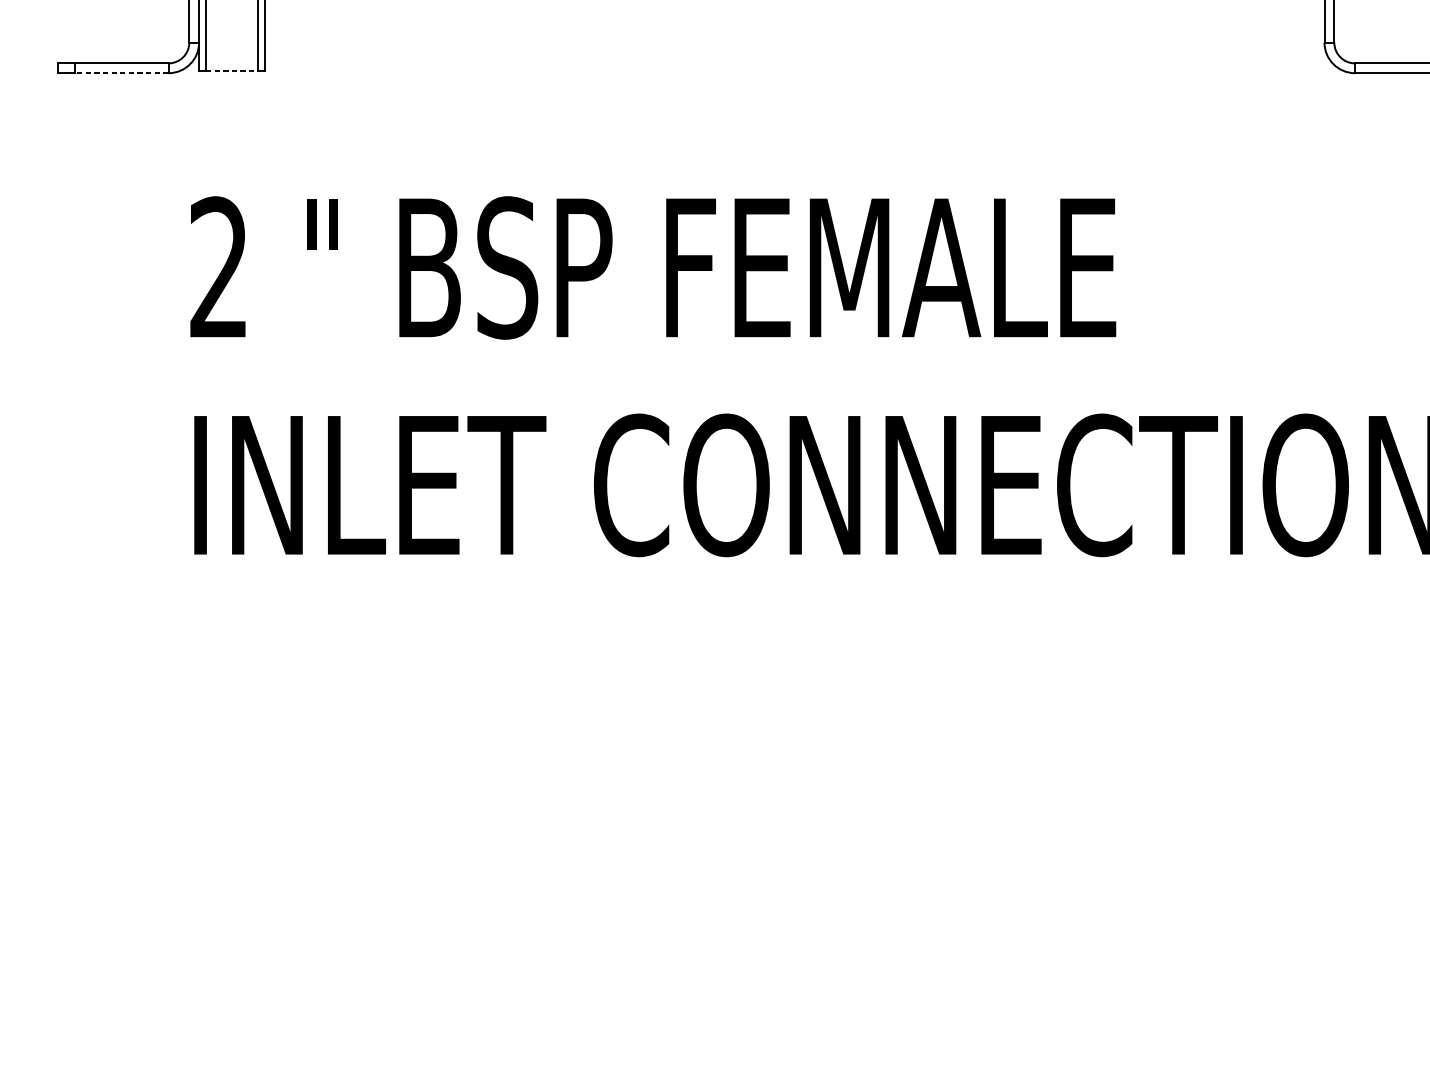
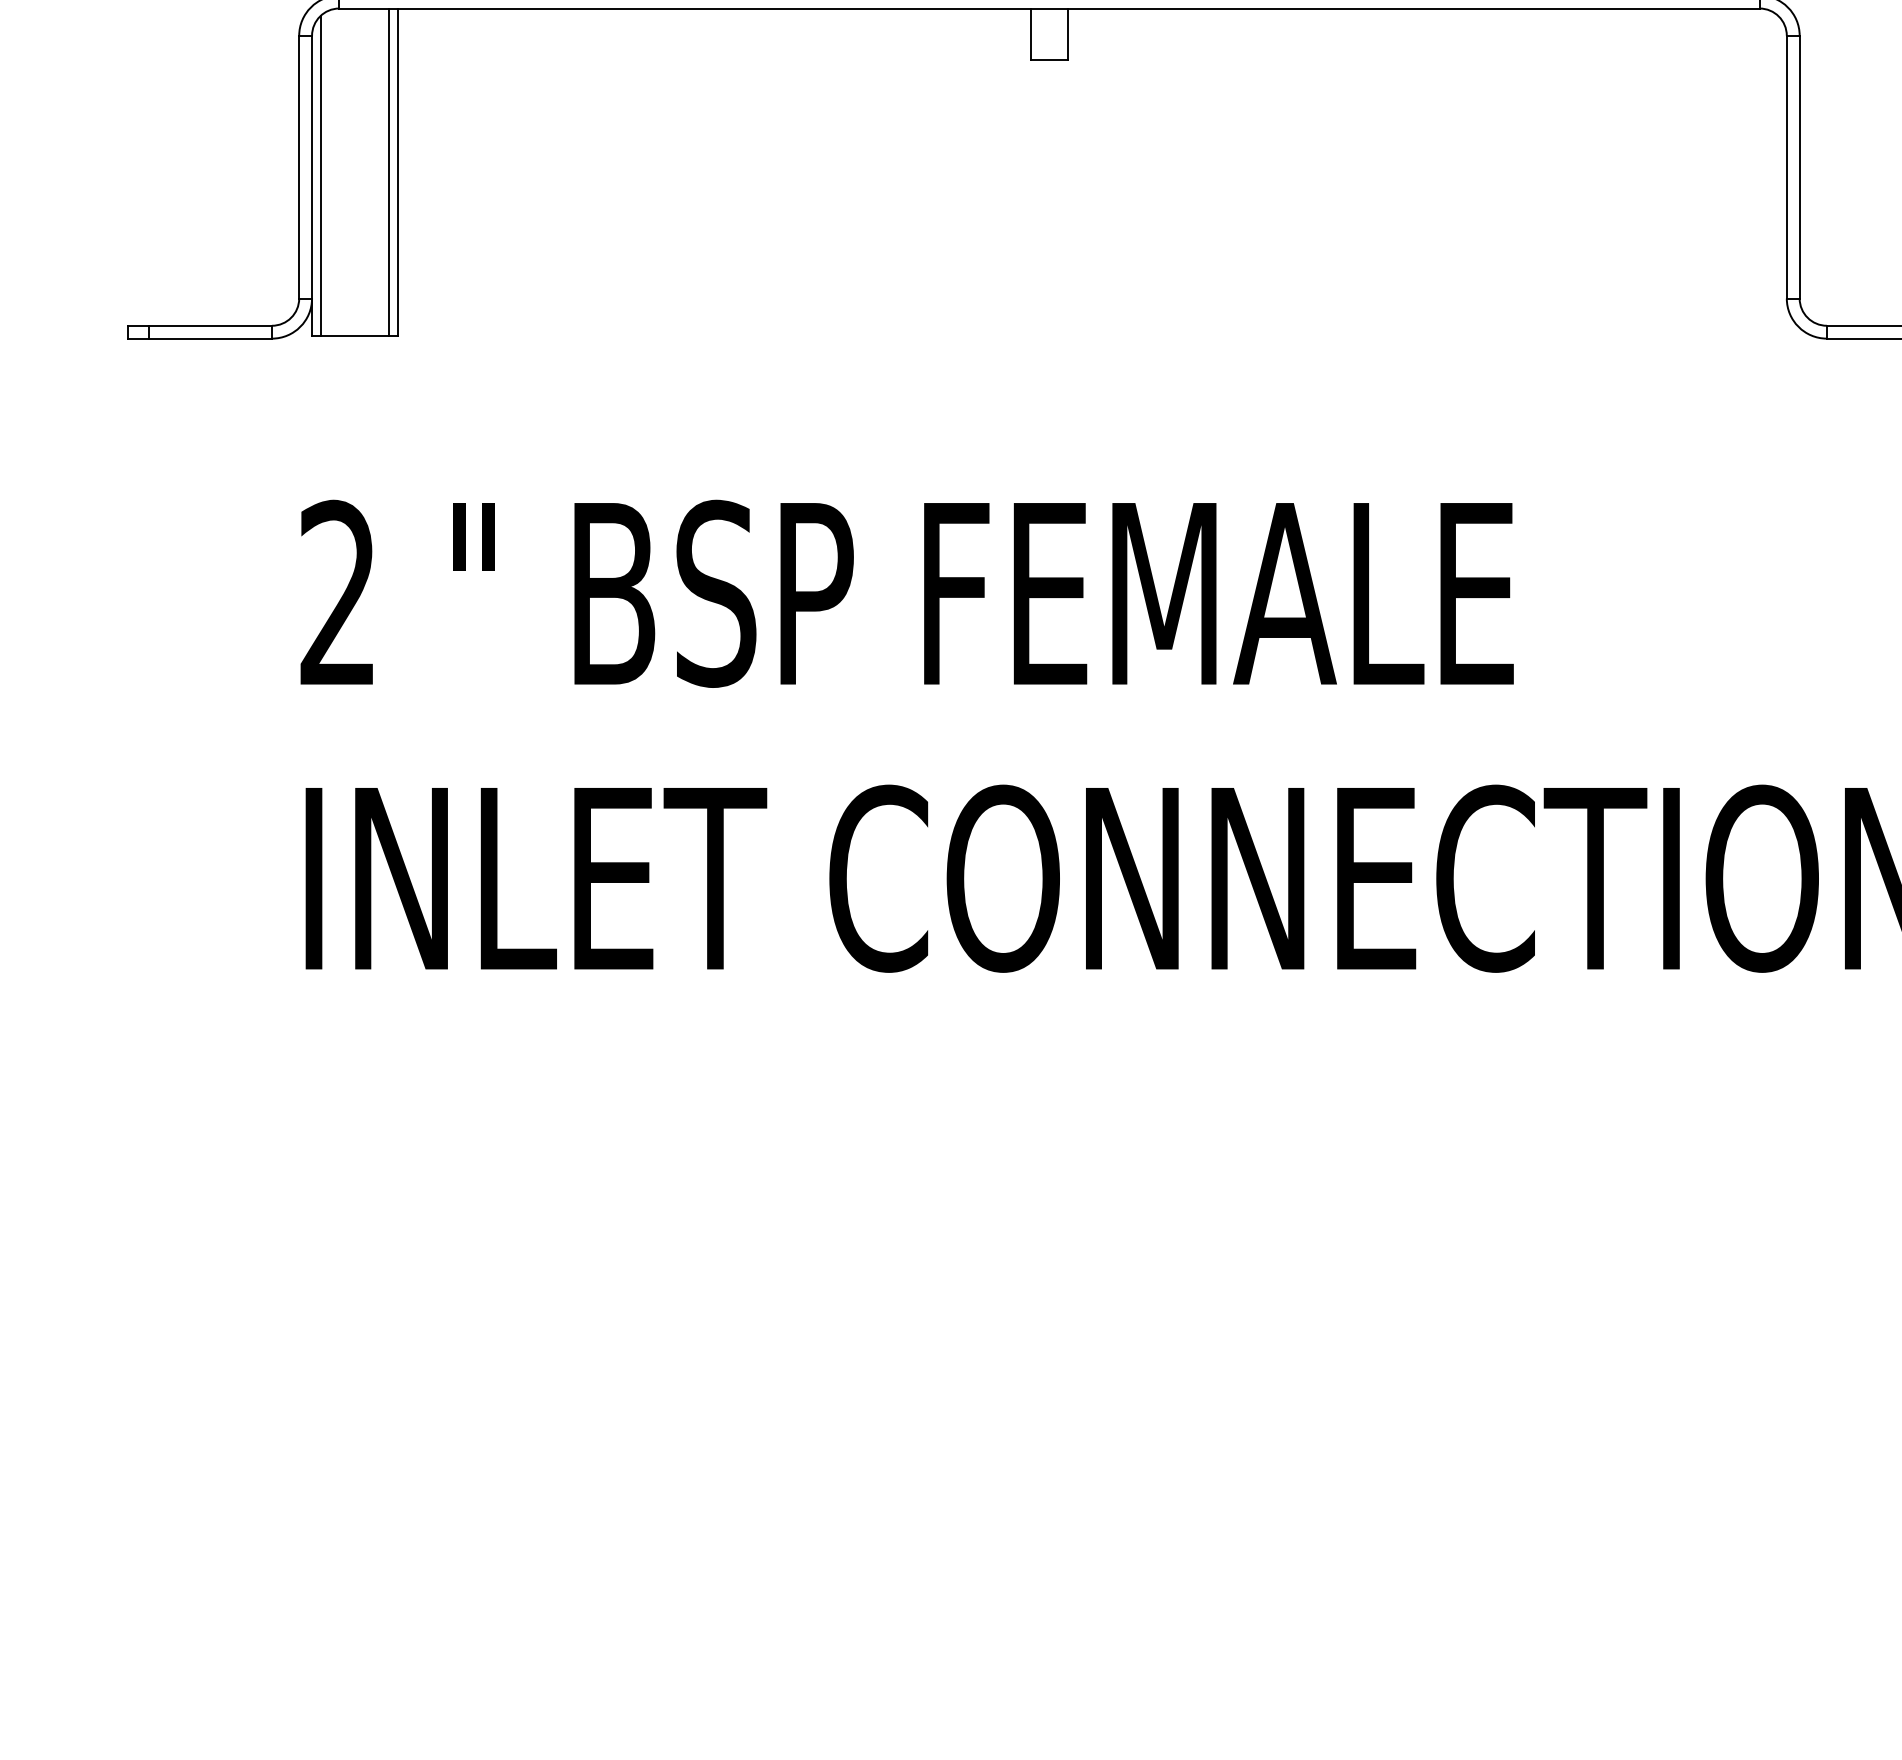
line: (231, 70) -> (354, 335), dashed -> solid
line: (121, 73) -> (210, 338), dashed -> solid

